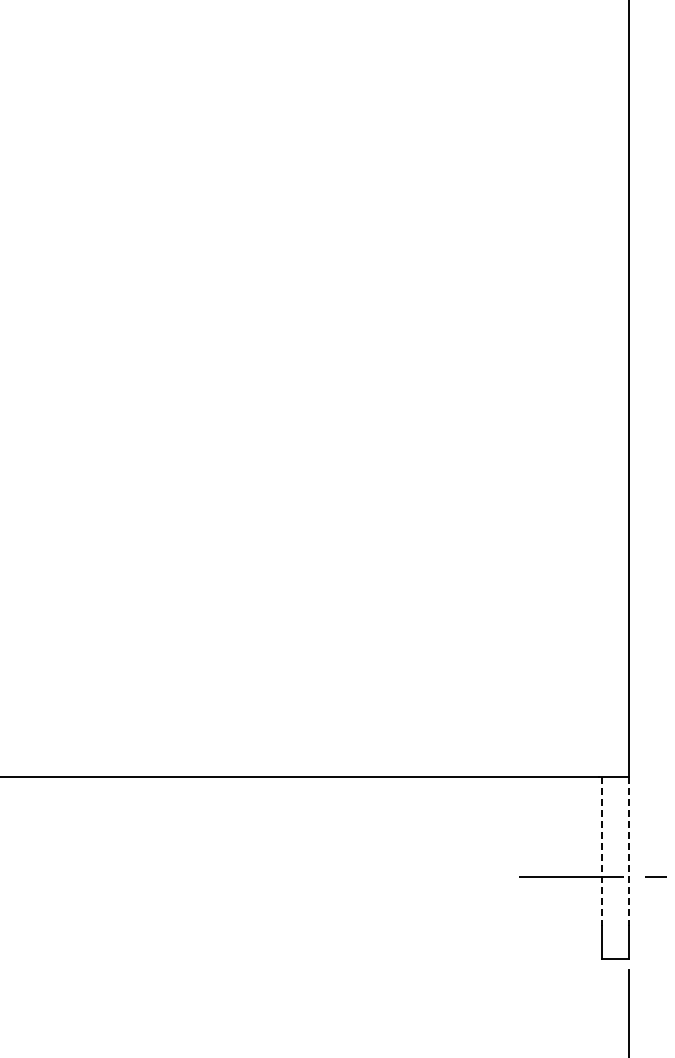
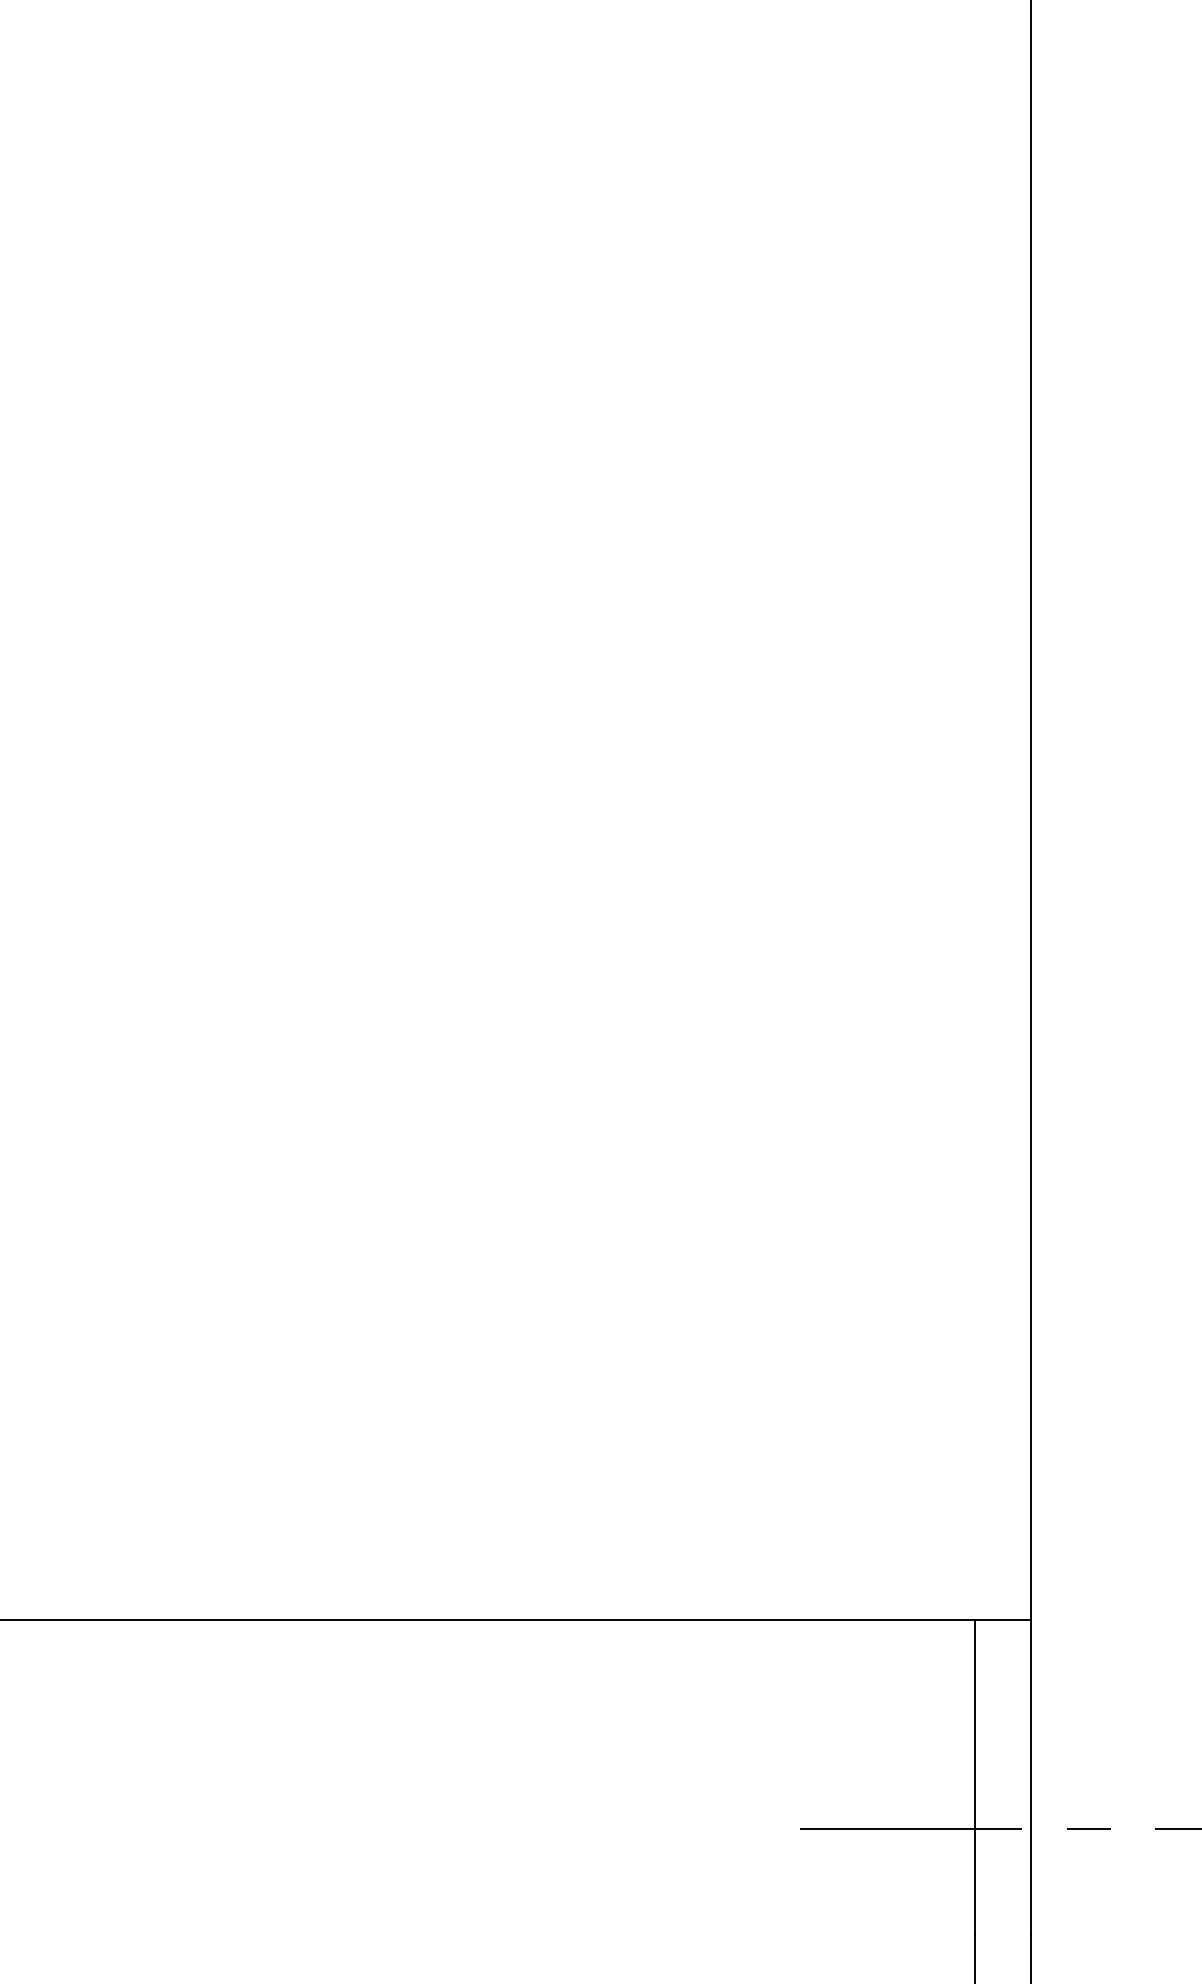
line: (602, 851) -> (976, 1776), dashed -> solid
line: (628, 851) -> (1030, 1776), dashed -> solid

